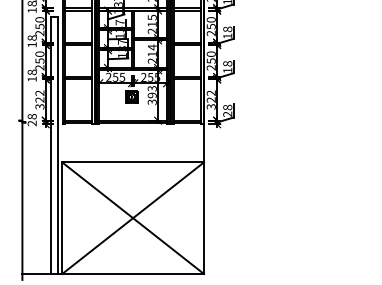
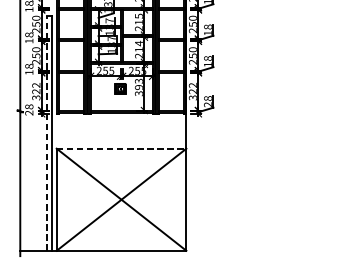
line: (51, 145) -> (46, 133), solid -> dashed
line: (133, 162) -> (121, 148), solid -> dashed

